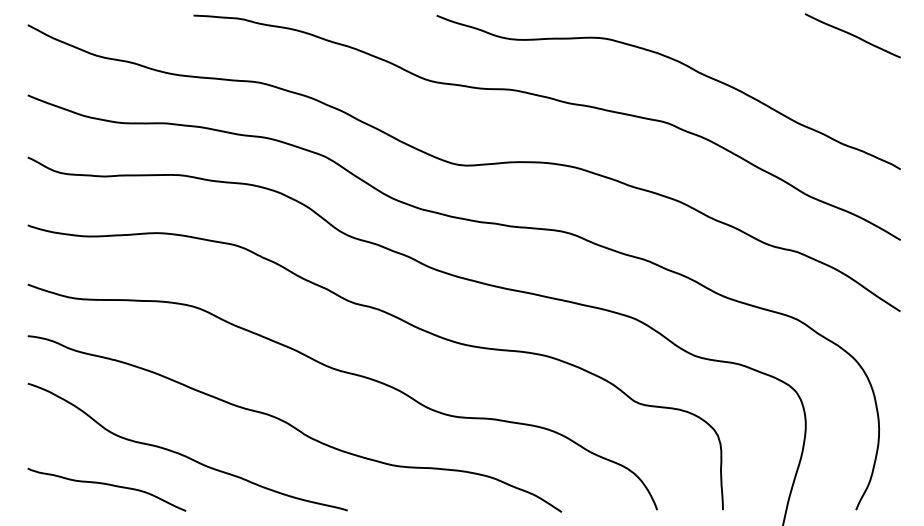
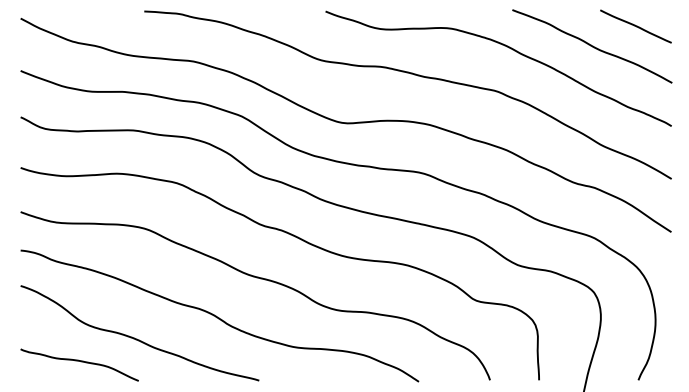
curve: (794, 62) -> (592, 46), added

